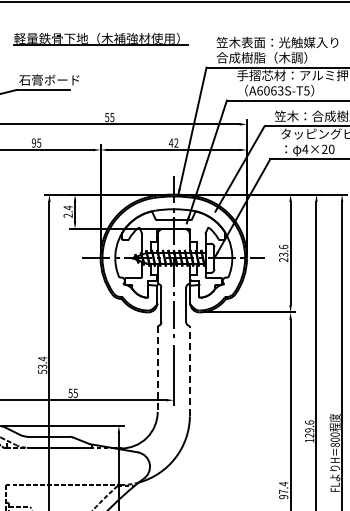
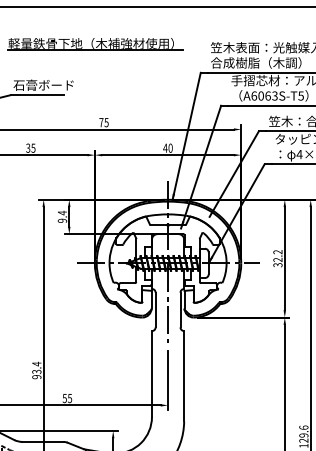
text: (107, 117) -> (101, 122), 55 -> 75
text: (176, 142) -> (170, 147), 42 -> 40
text: (33, 143) -> (27, 148), 95 -> 35
text: (68, 215) -> (62, 220), 2.4 -> 9.4
text: (283, 252) -> (277, 257), 23.6 -> 32.2
line: (157, 368) -> (151, 373), dashed -> solid
line: (189, 370) -> (183, 375), dashed -> solid
text: (42, 371) -> (36, 376), 53.4 -> 93.4

